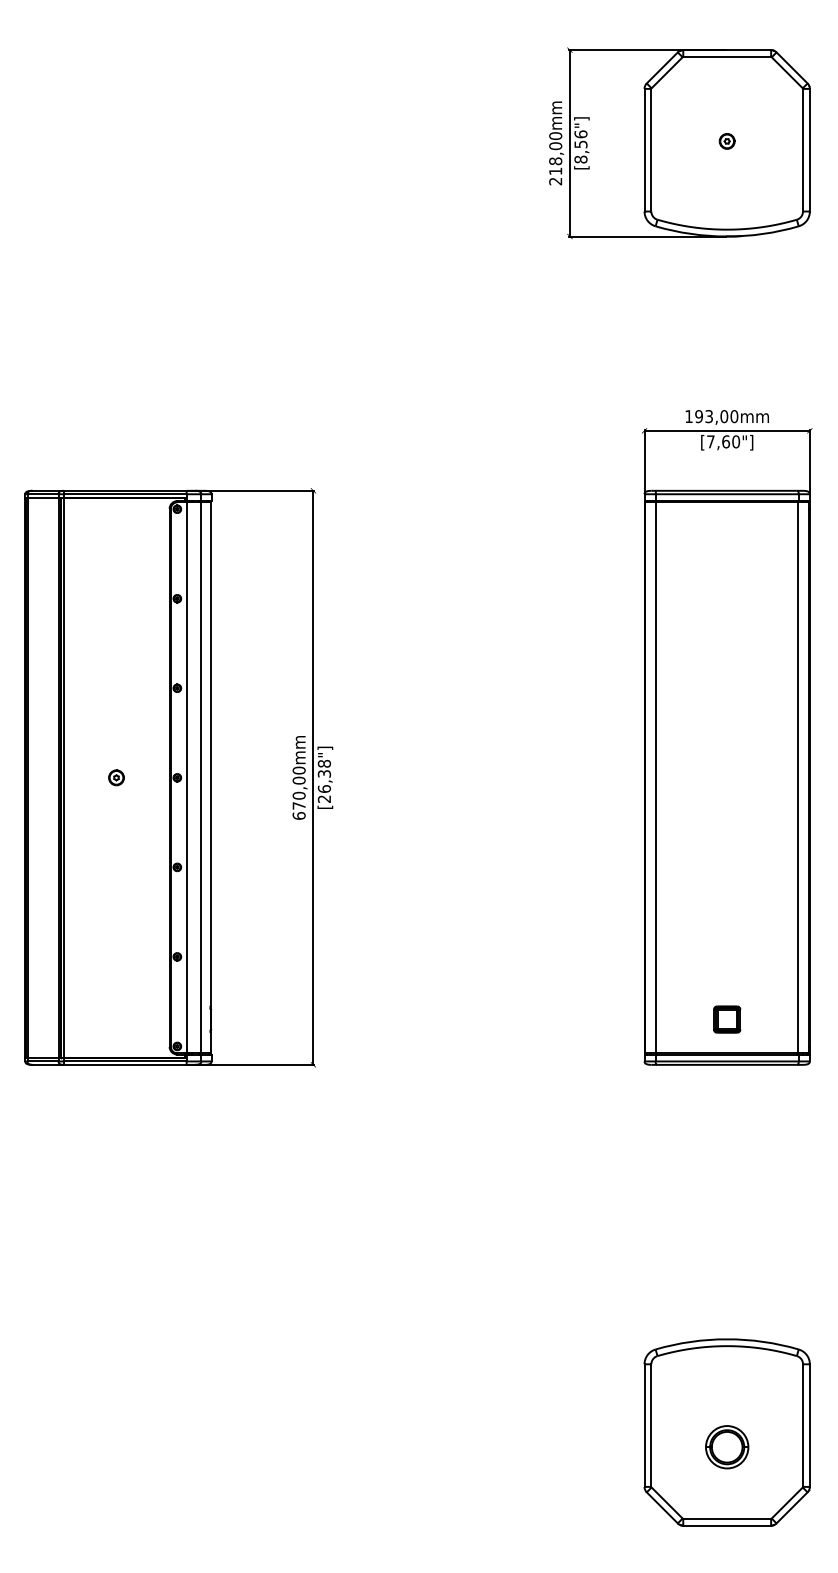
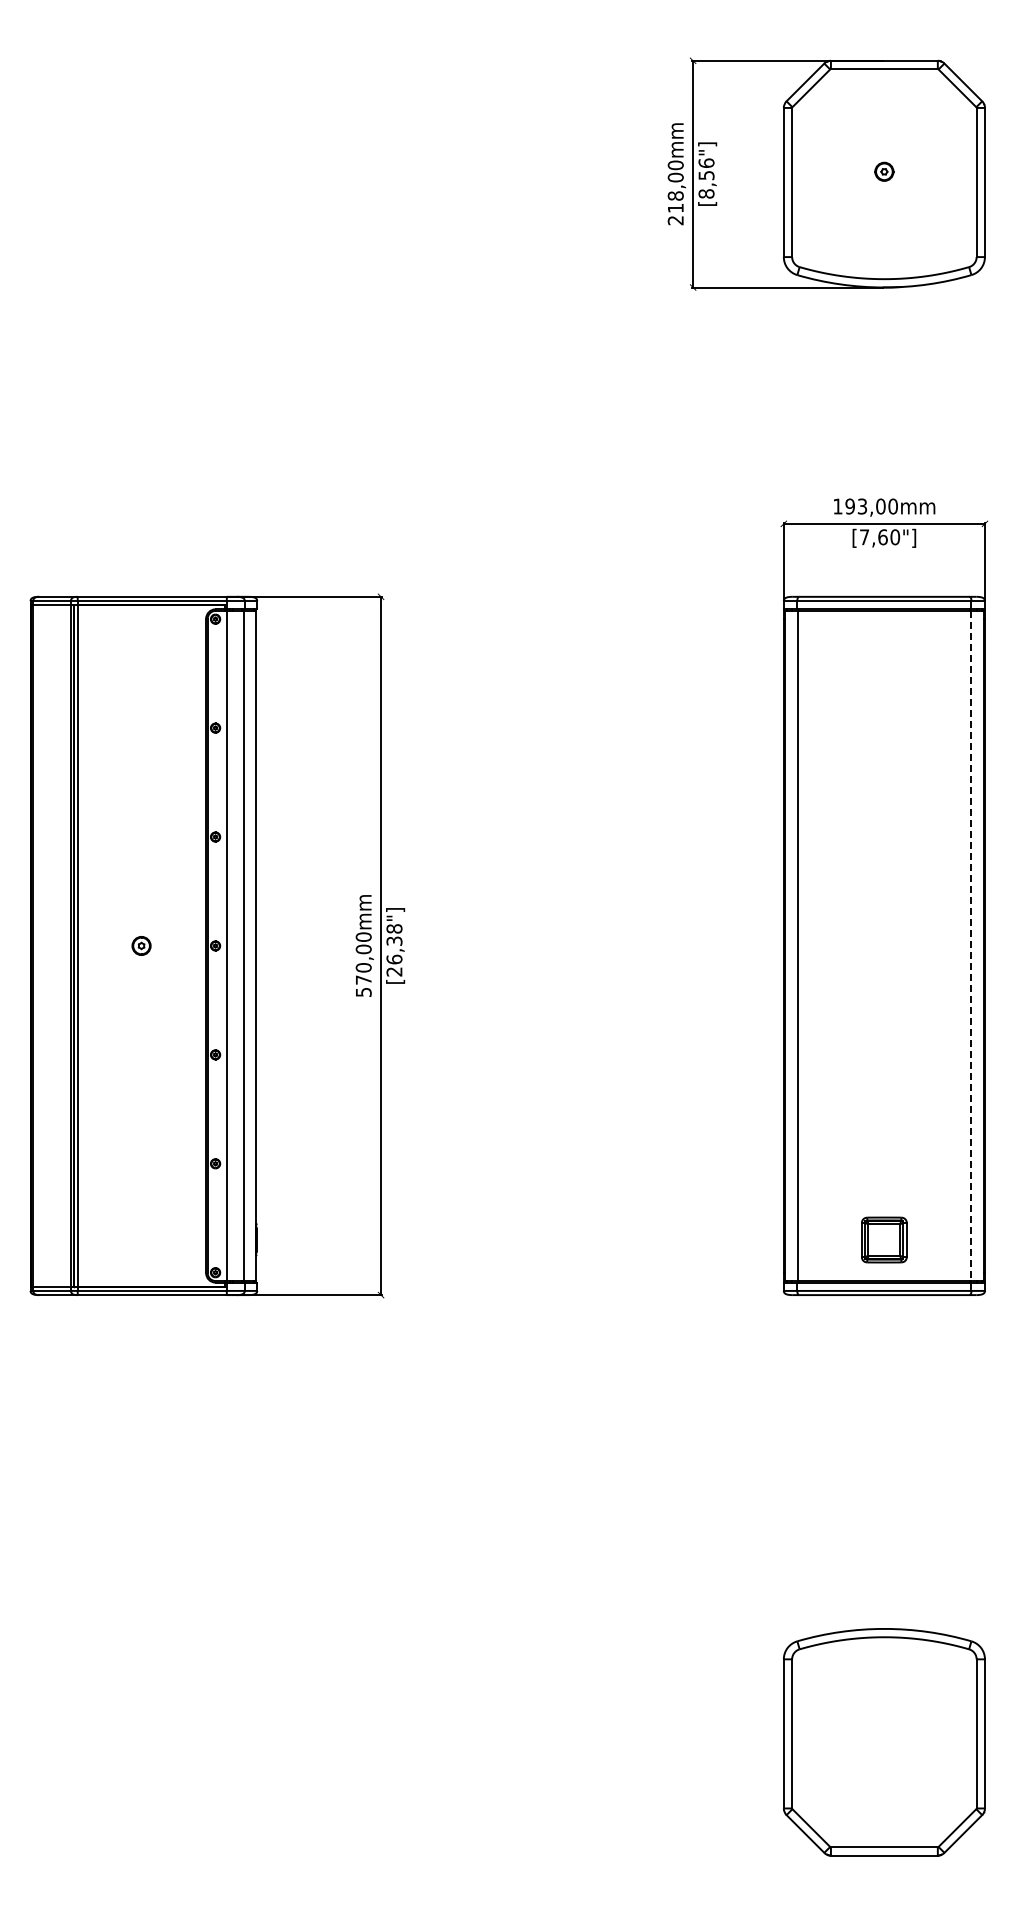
line: (798, 778) -> (971, 946), solid -> dashed
text: (298, 816) -> (363, 992), 670,00mm -> 570,00mm
part: (727, 1019) -> (884, 1239), size x1.4
part: (727, 1446) -> (884, 1759), removed

